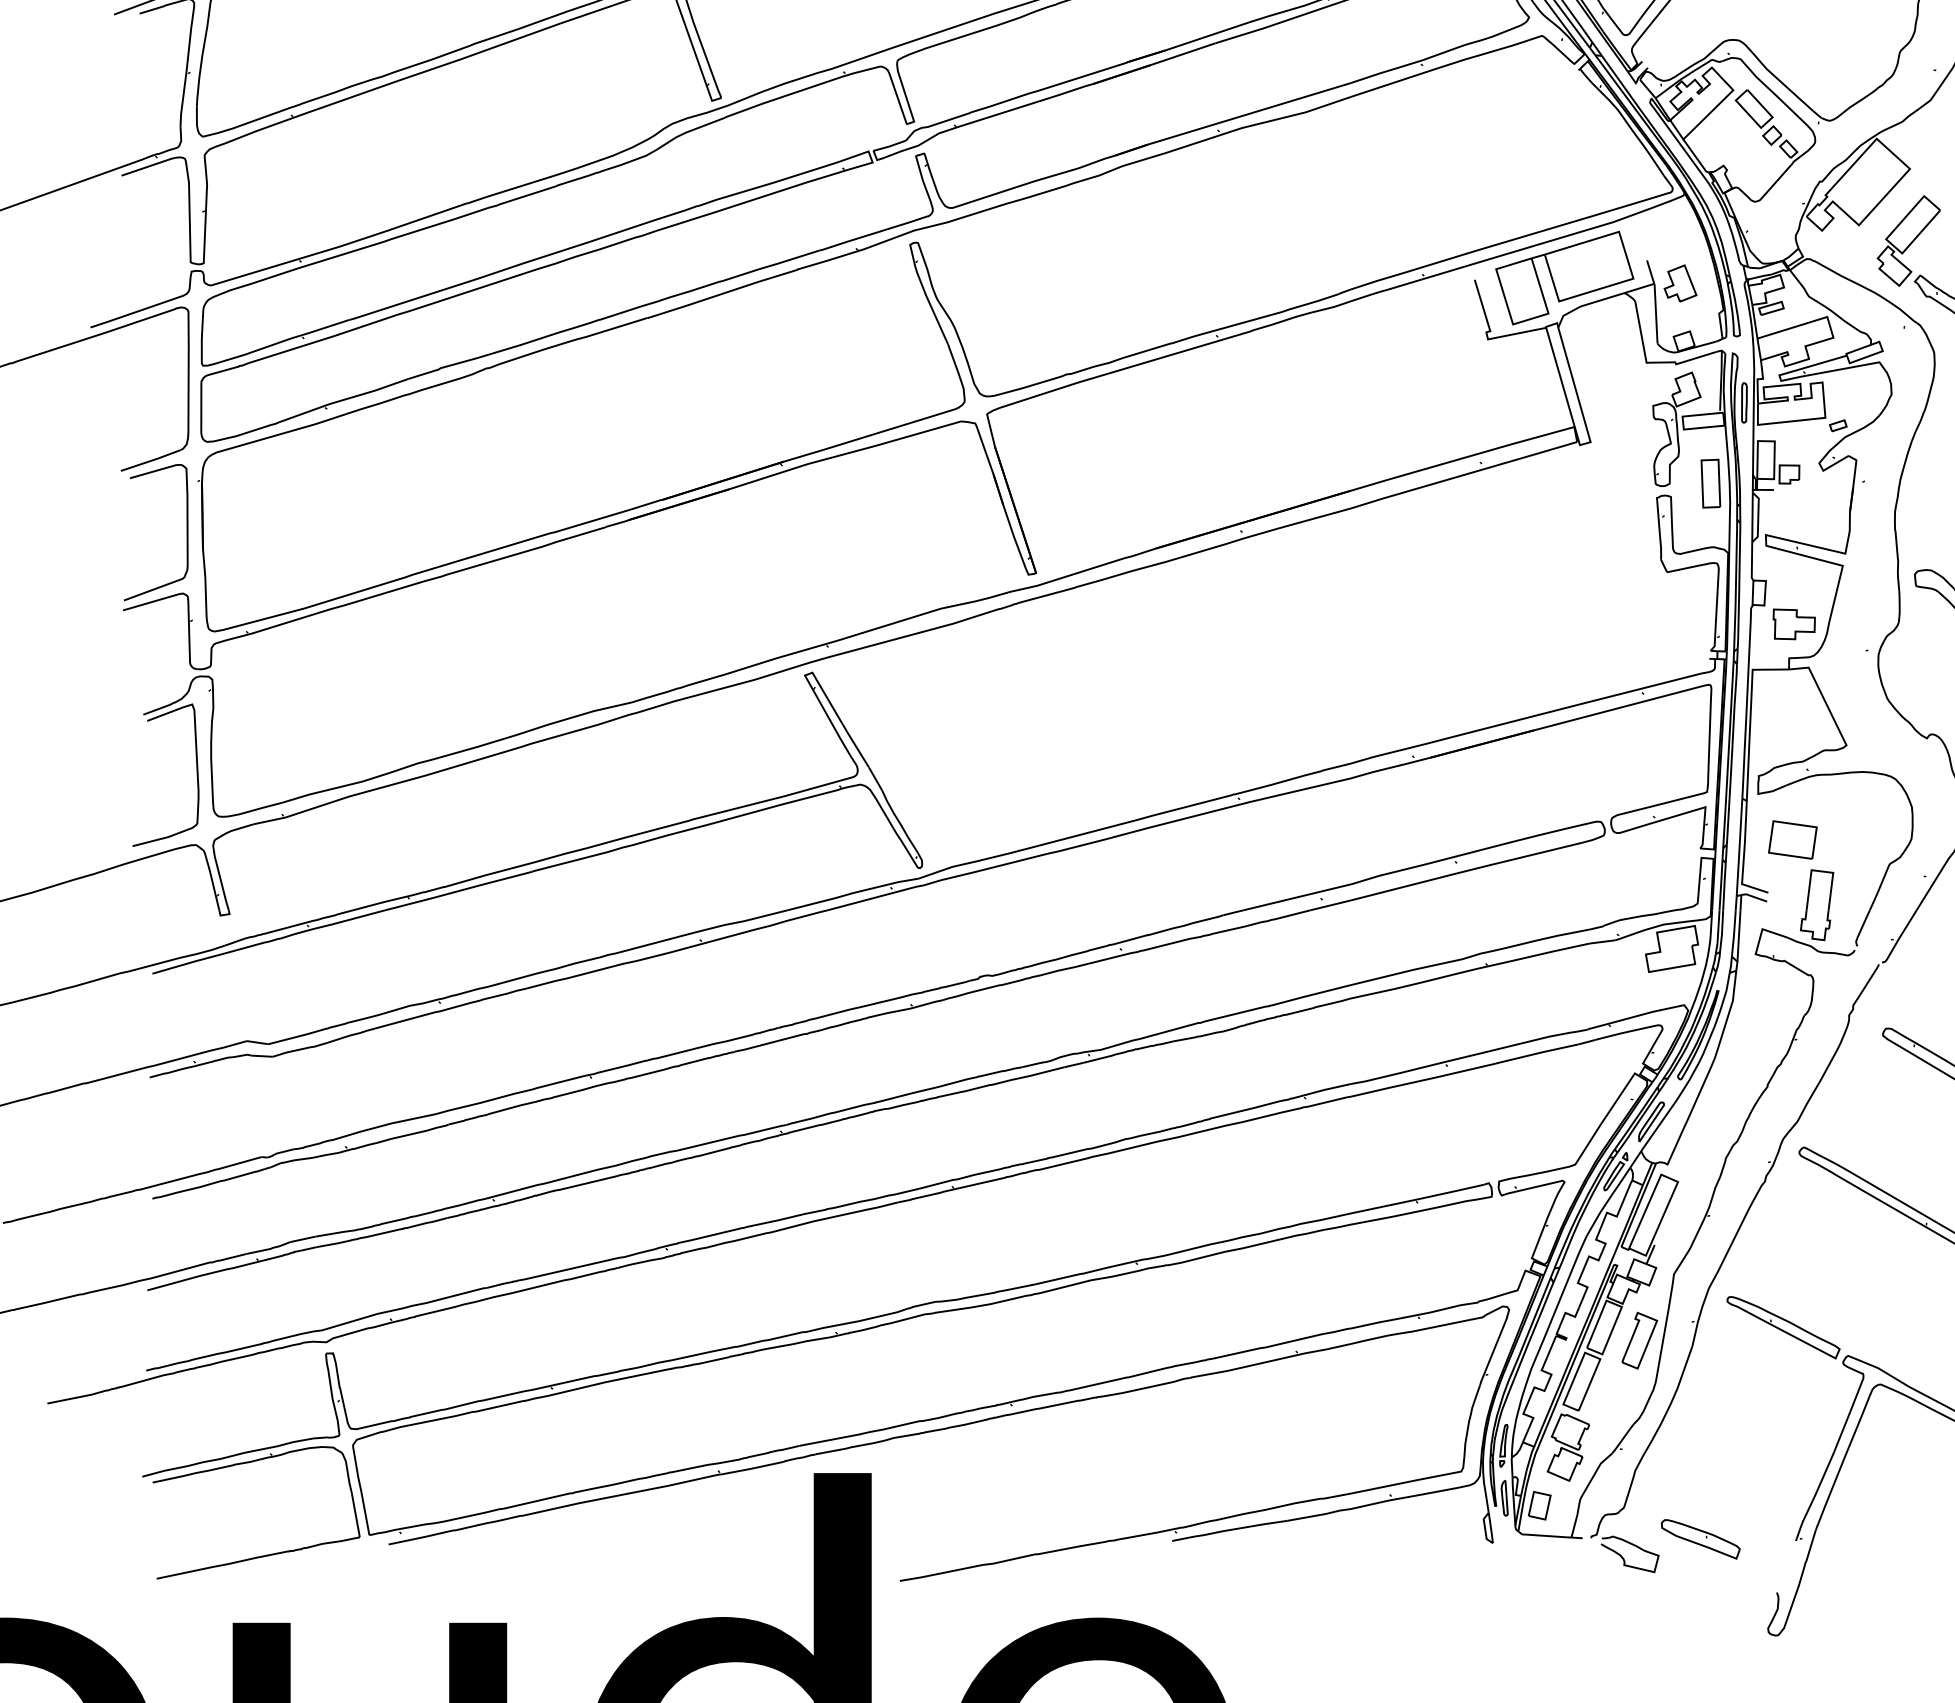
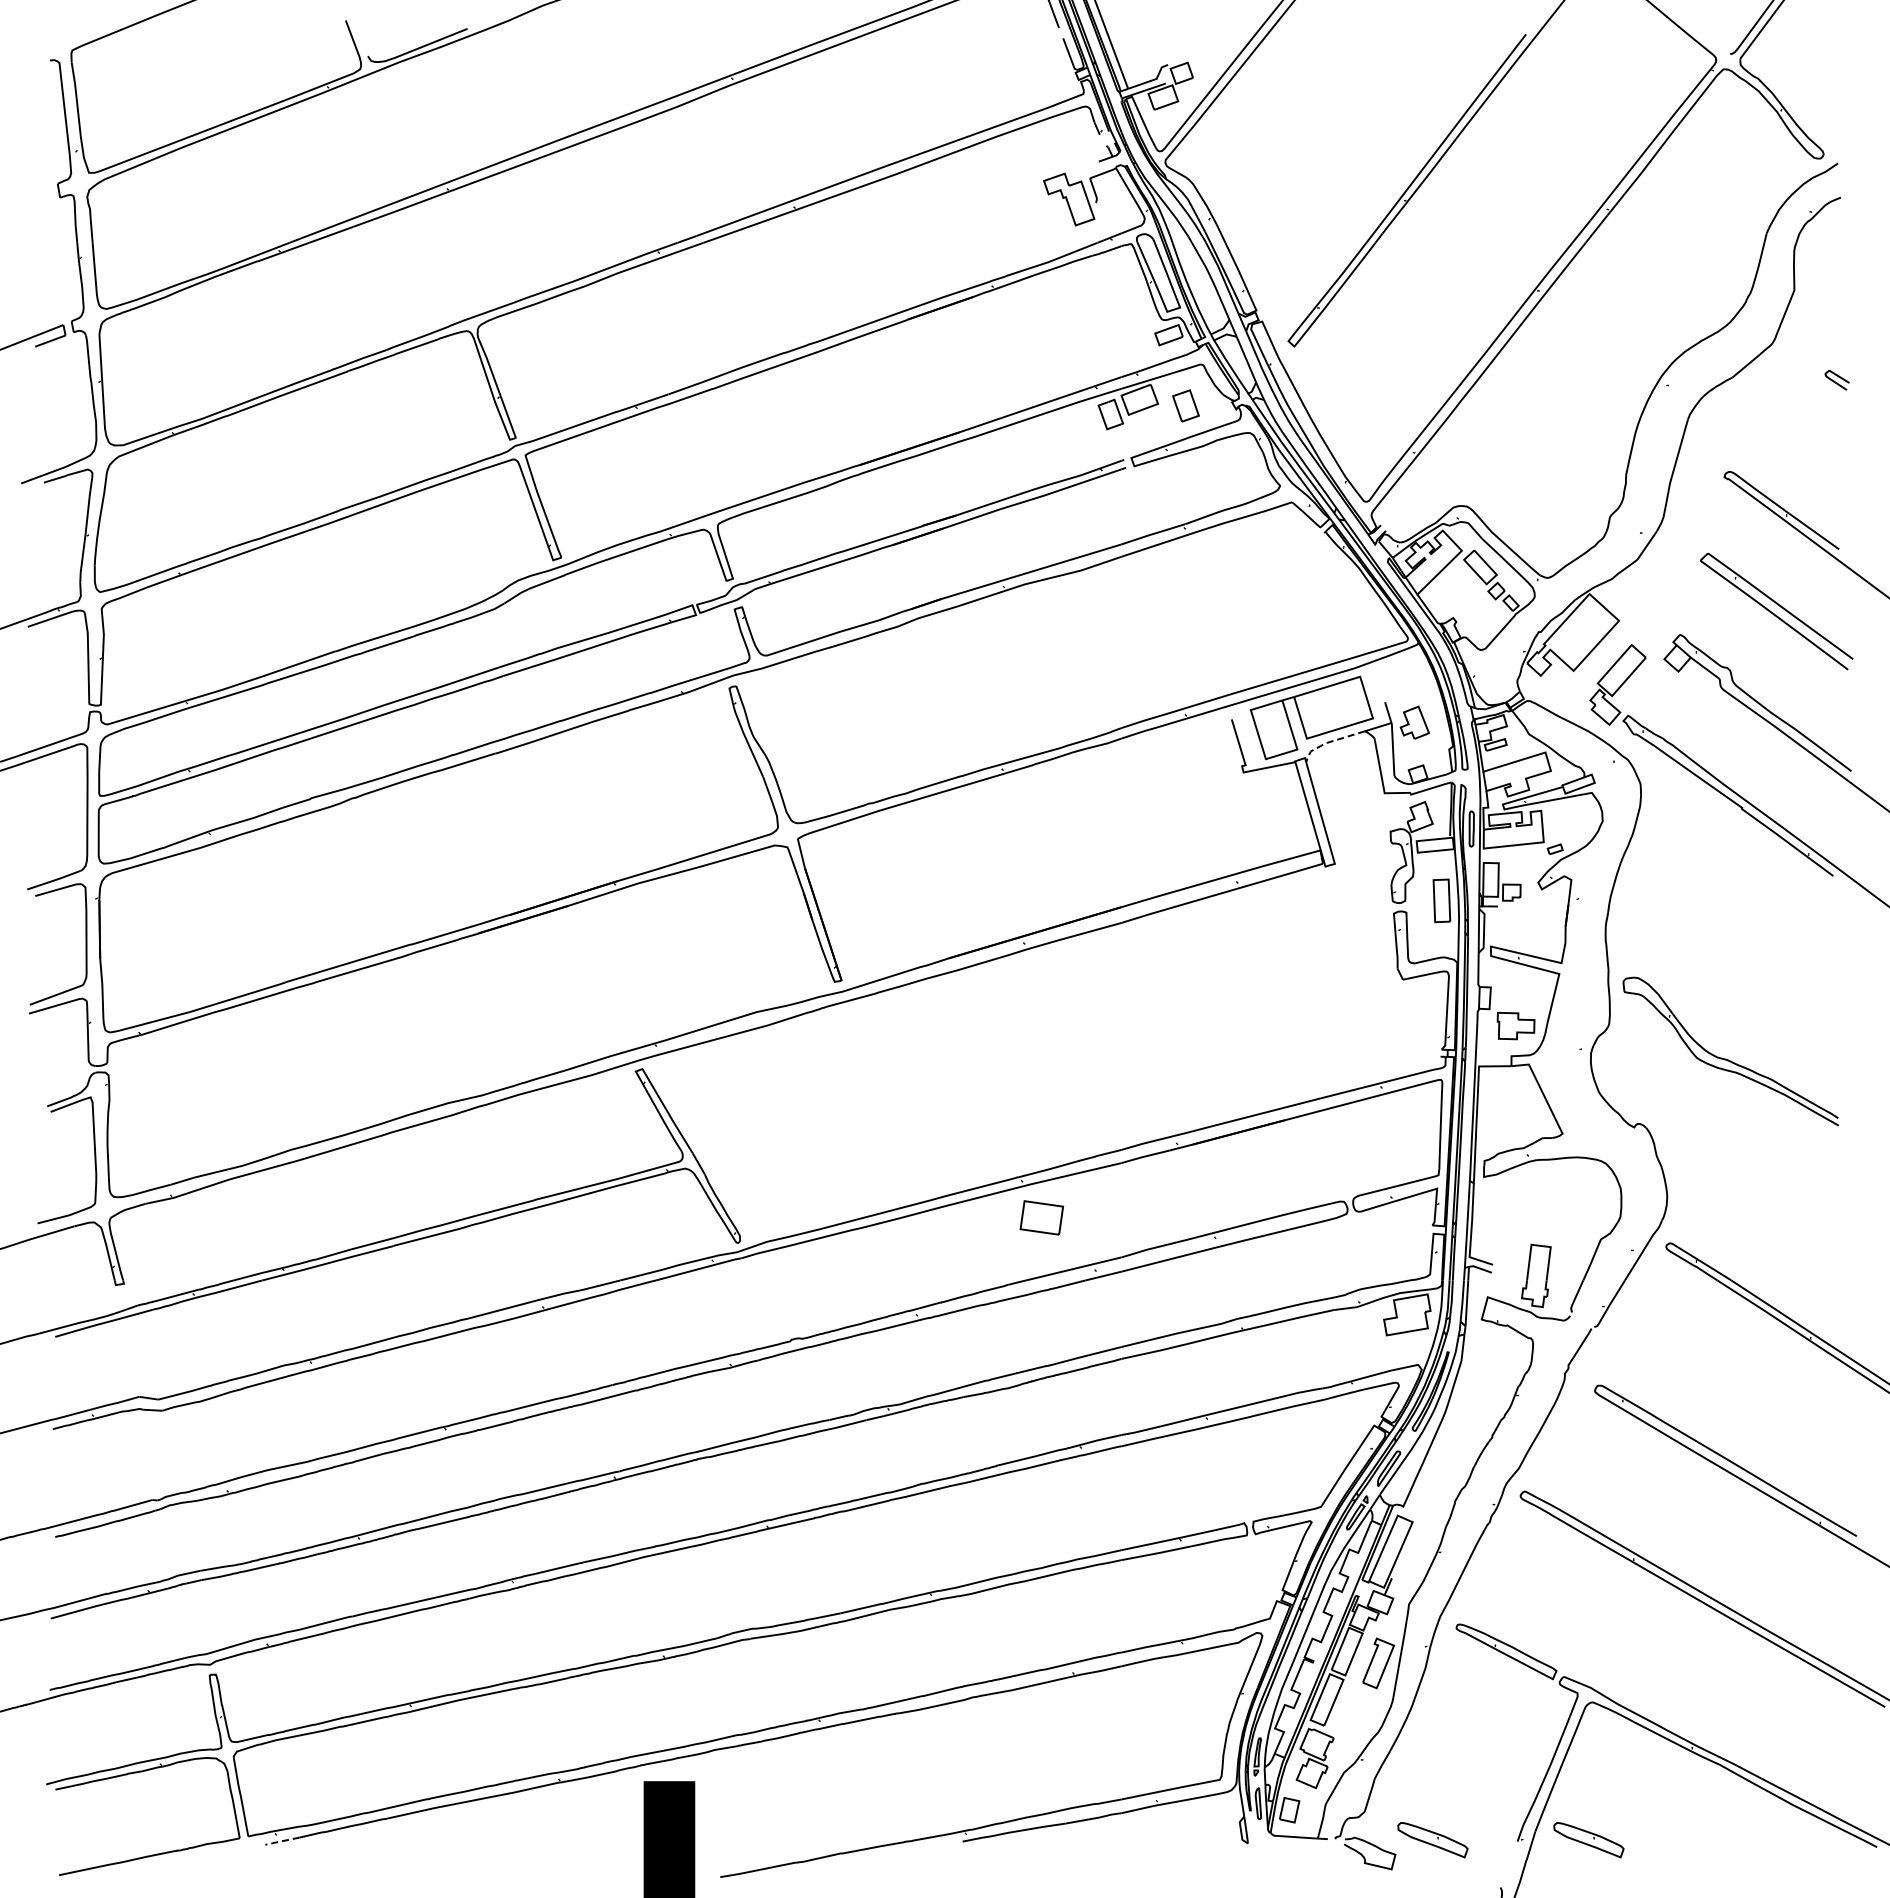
line: (1584, 305) -> (1329, 742), solid -> dashed
part: (1792, 839) -> (1041, 1217), moved
part: (1875, 1539) -> (1588, 1840), added
line: (407, 1540) -> (282, 1841), solid -> dashed

